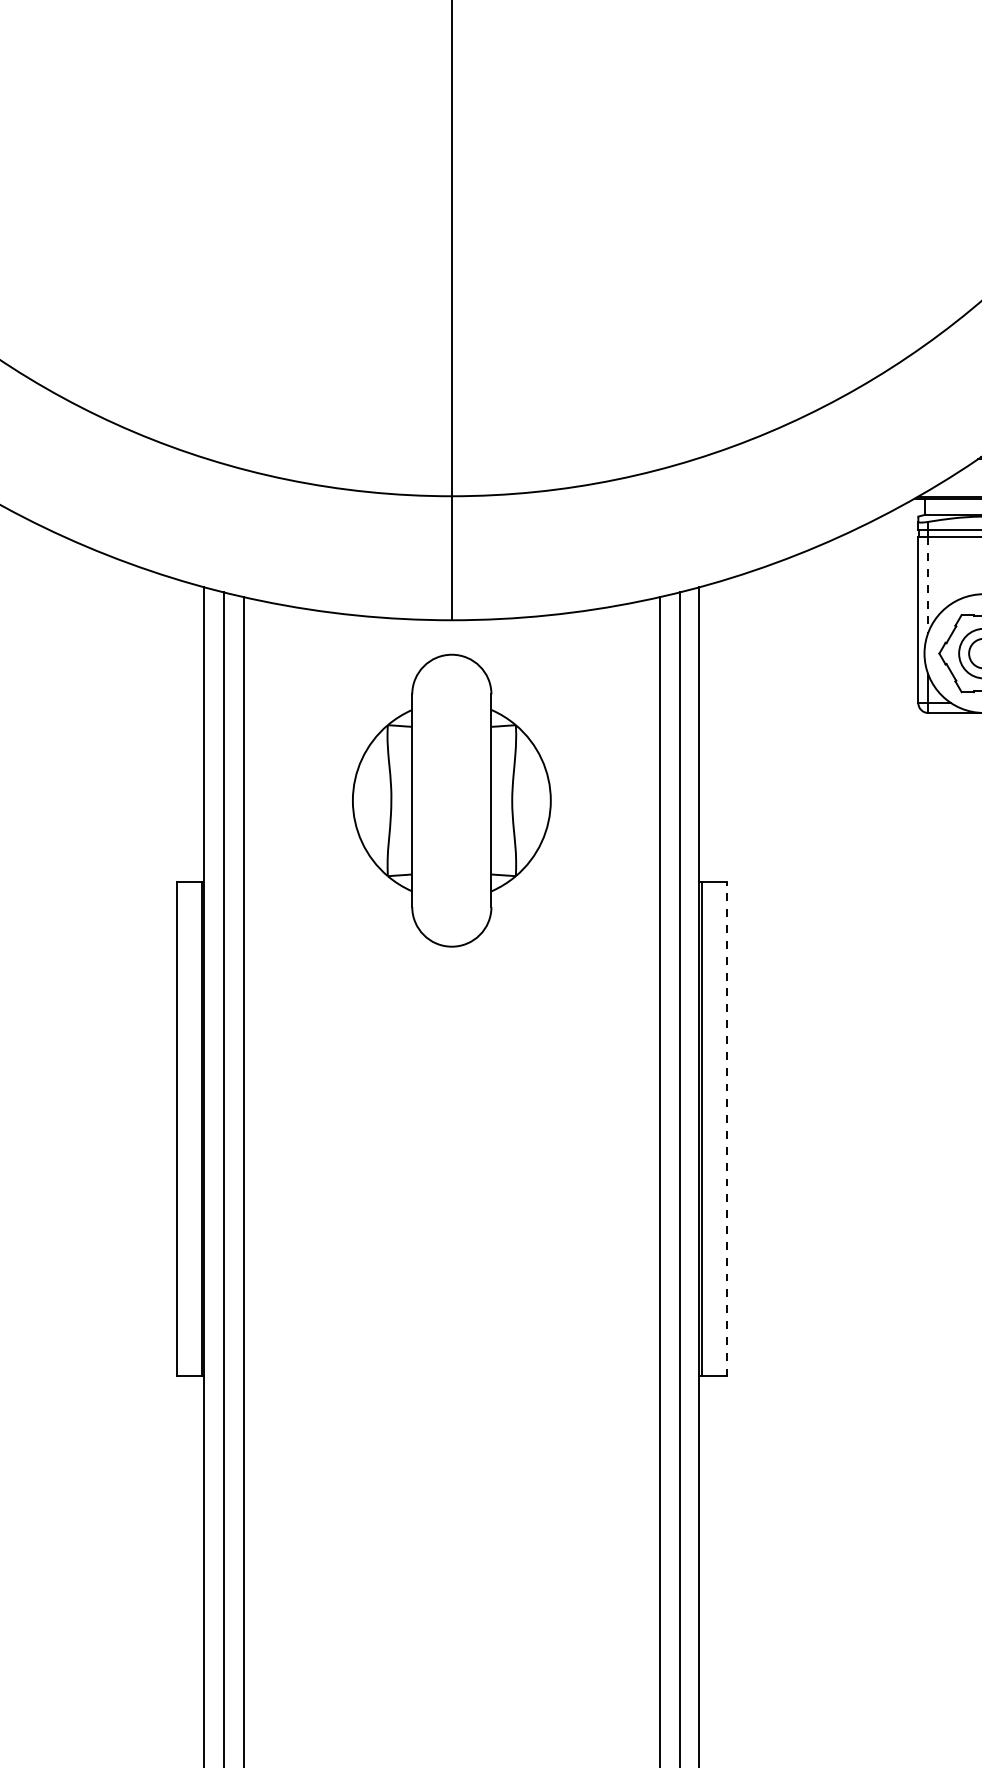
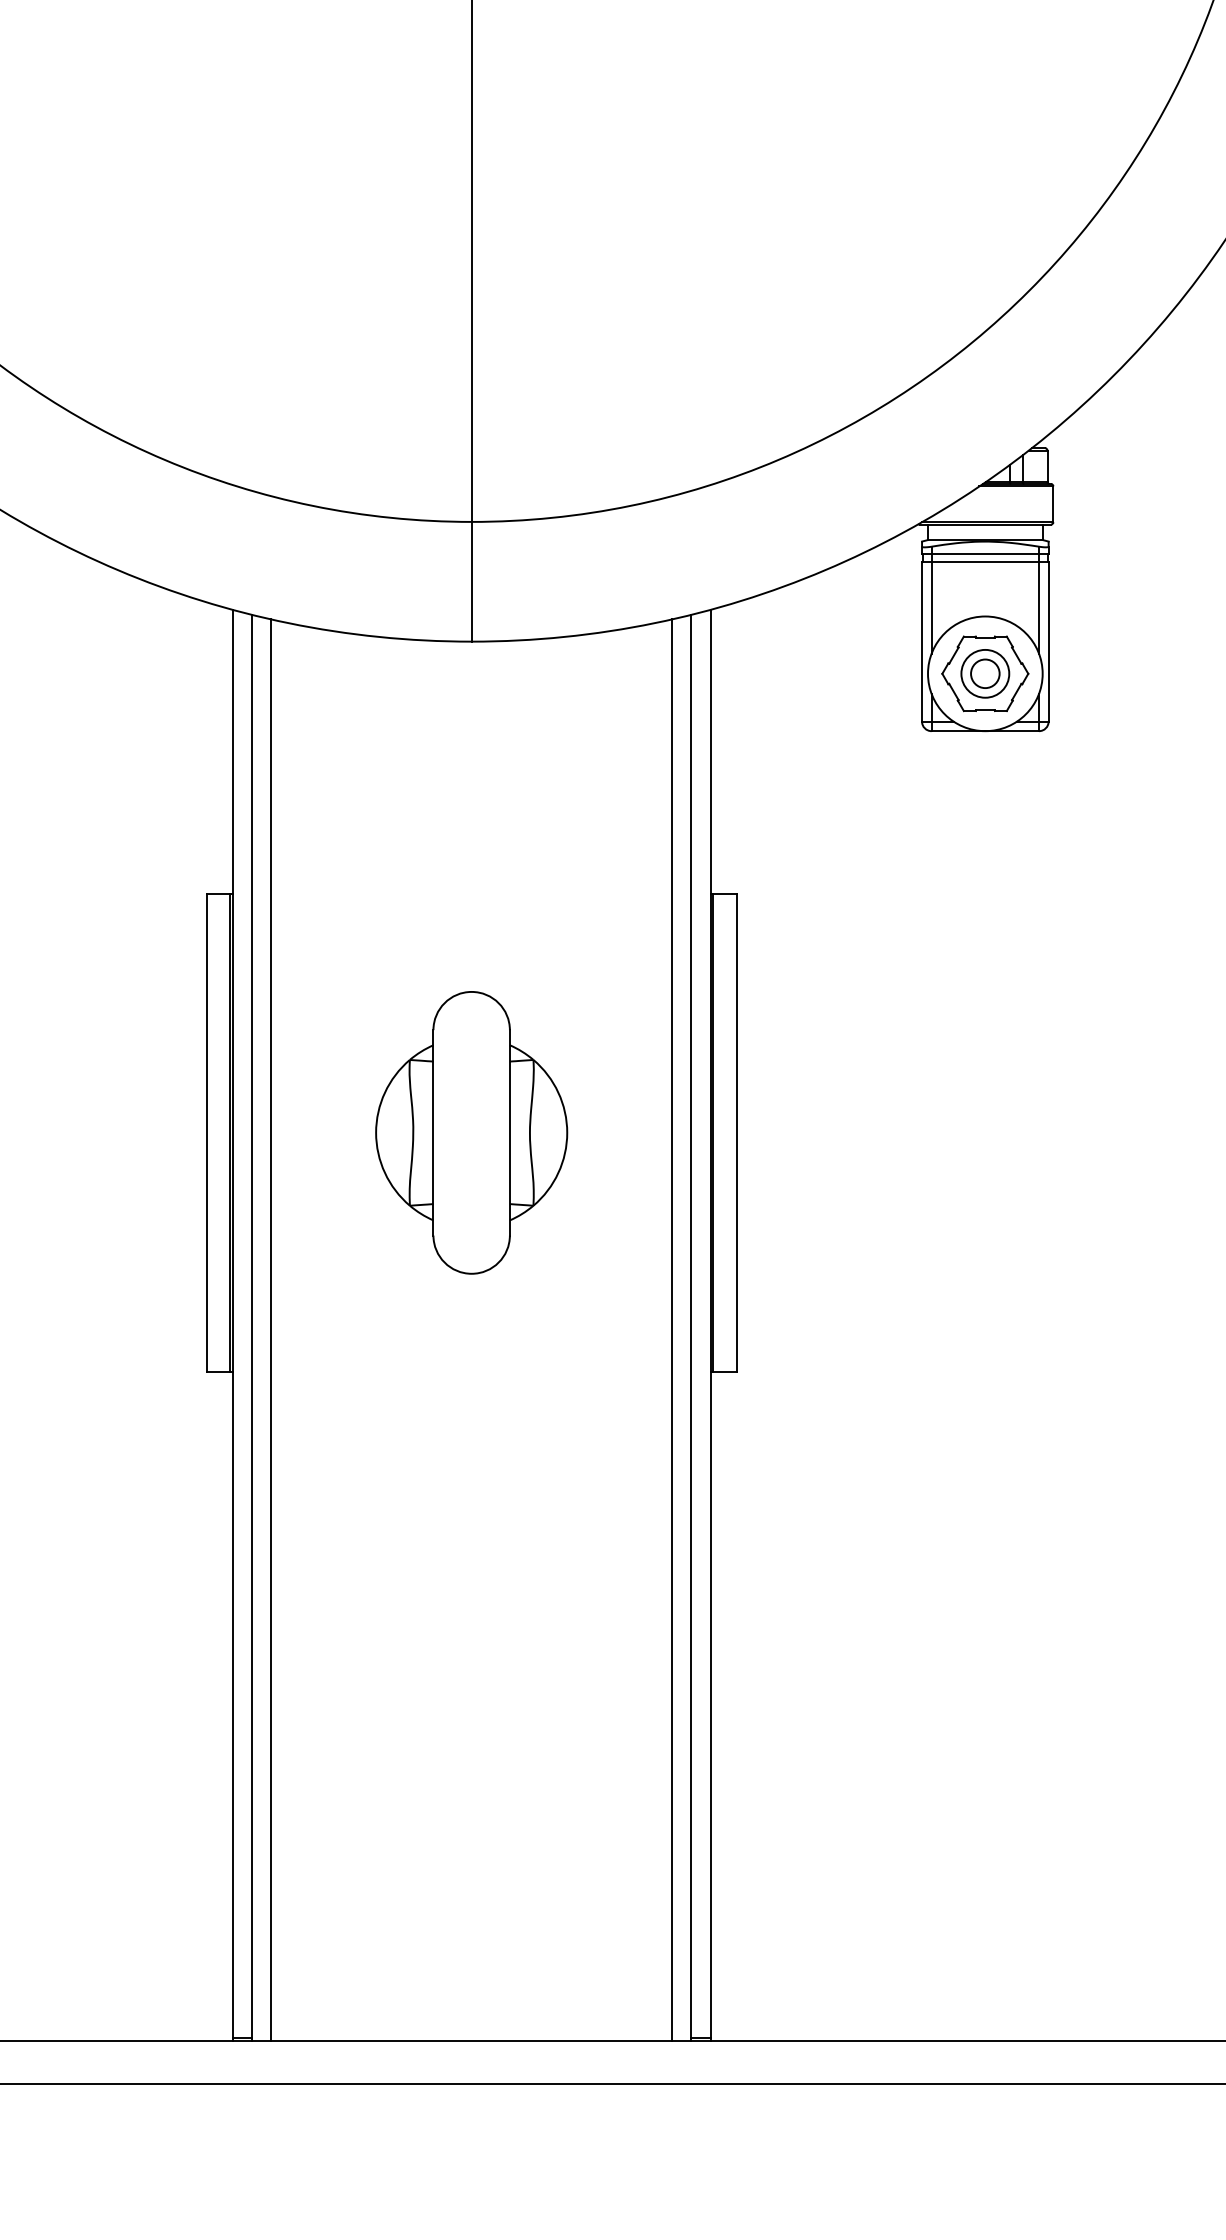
line: (928, 585) -> (931, 608), dashed -> solid
part: (451, 800) -> (471, 1132), moved
line: (726, 1128) -> (736, 1132), dashed -> solid

